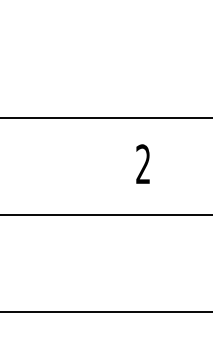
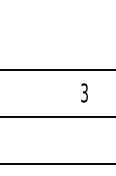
text: (143, 163) -> (84, 92), 2 -> 3

